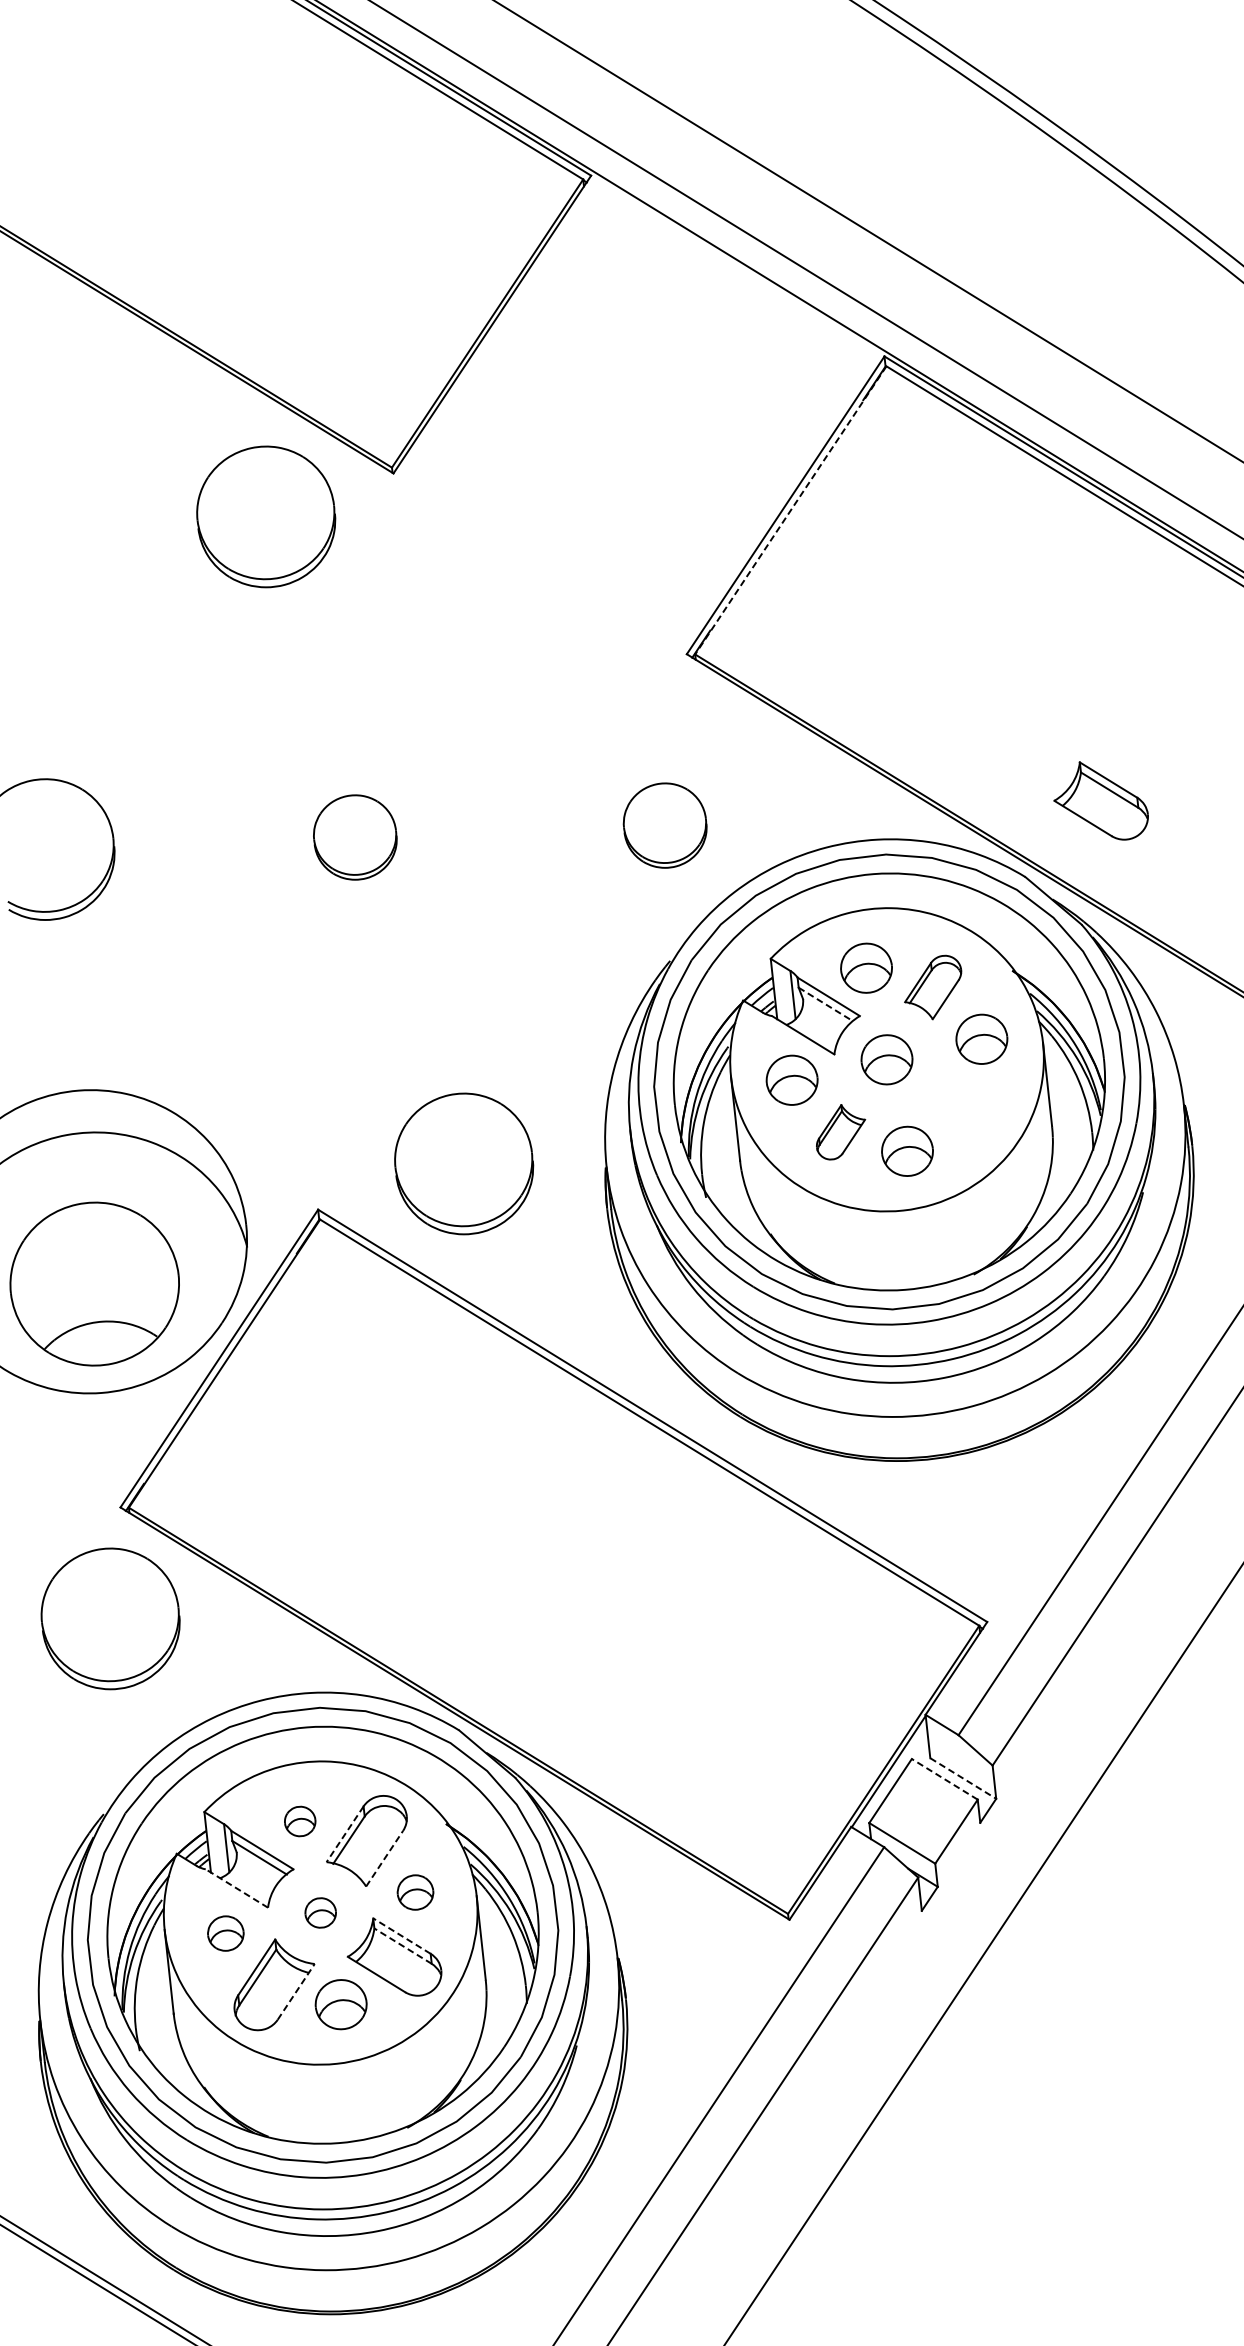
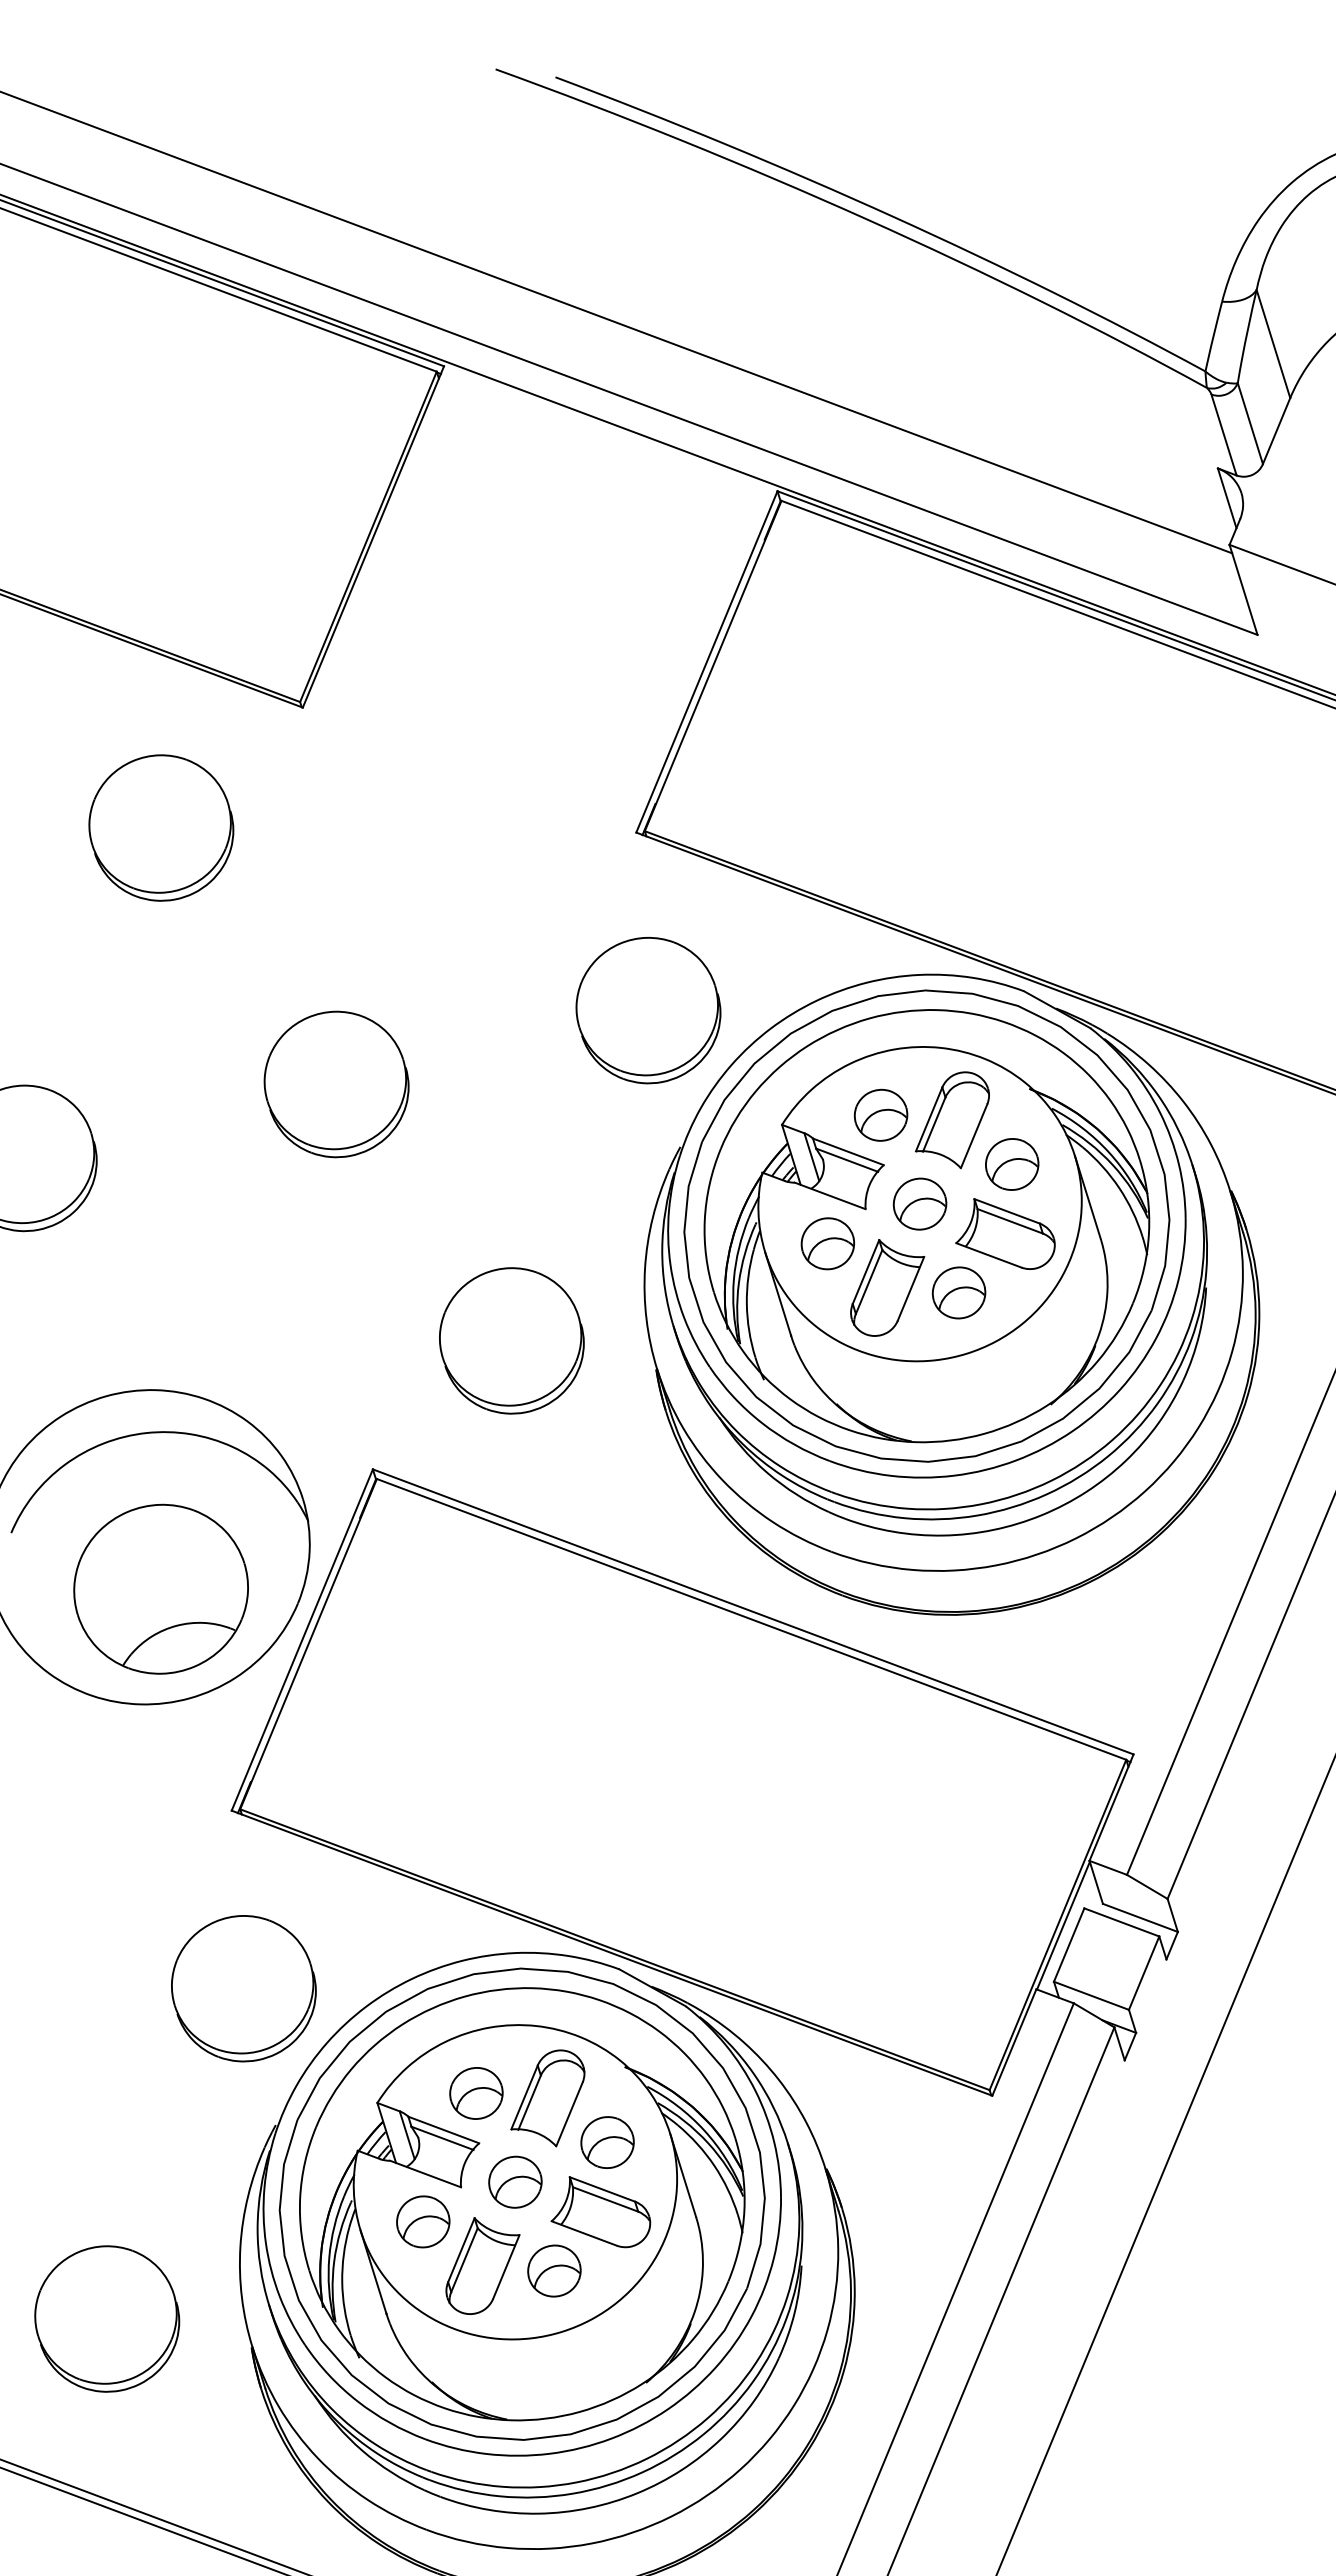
line: (791, 510) -> (713, 666), dashed -> solid
part: (266, 516) -> (161, 827), moved
part: (1102, 800) -> (1005, 1233), moved
part: (665, 825) -> (648, 1010), size x1.67
part: (355, 837) -> (336, 1084), size x1.67
part: (933, 986) -> (952, 1120), size x1.43
line: (826, 1004) -> (847, 1160), dashed -> solid
part: (840, 1132) -> (887, 1287), size x1.67
part: (463, 1163) -> (511, 1340), moved
part: (110, 1618) -> (243, 1988), moved
line: (944, 1779) -> (1121, 1922), dashed -> solid
line: (963, 1779) -> (1140, 1918), dashed -> solid
part: (300, 1821) -> (476, 2093), size x1.67
line: (345, 1834) -> (524, 2097), dashed -> solid
line: (384, 1858) -> (569, 2114), dashed -> solid
line: (236, 1888) -> (425, 2174), dashed -> solid
part: (415, 1892) -> (607, 2142), size x1.43
part: (320, 1912) -> (515, 2181), size x1.67
part: (226, 1933) -> (423, 2221), size x1.43
line: (401, 1936) -> (602, 2189), dashed -> solid
line: (402, 1946) -> (605, 2199), dashed -> solid
line: (296, 1992) -> (506, 2267), dashed -> solid

